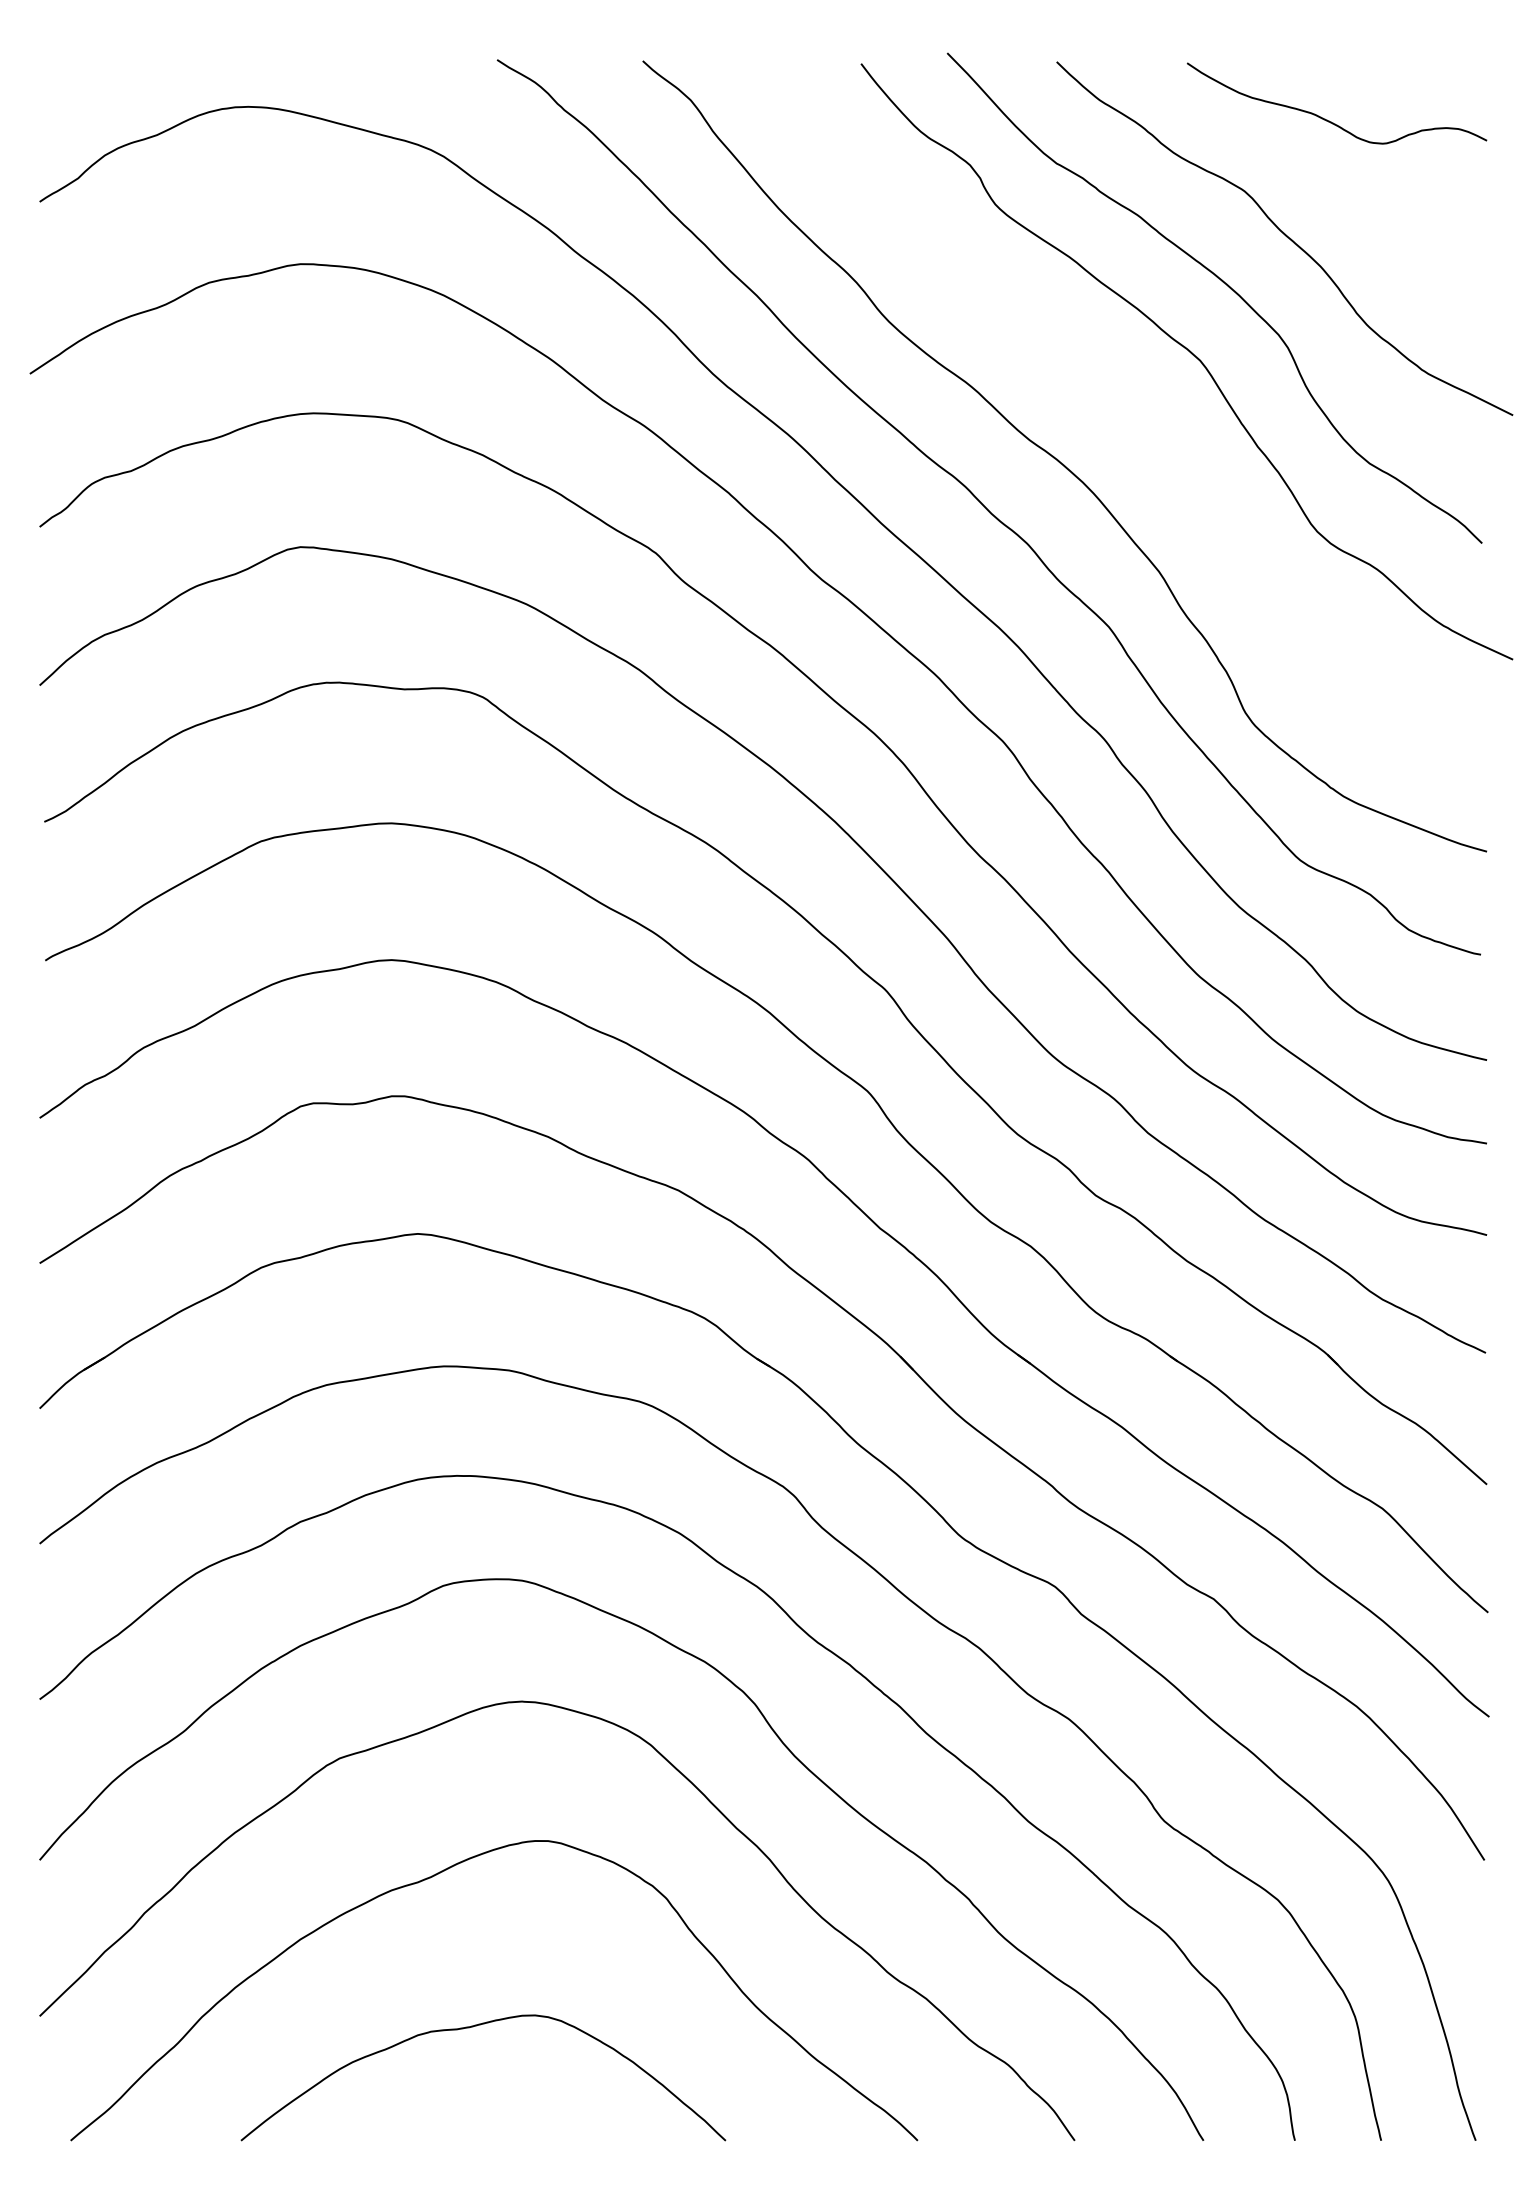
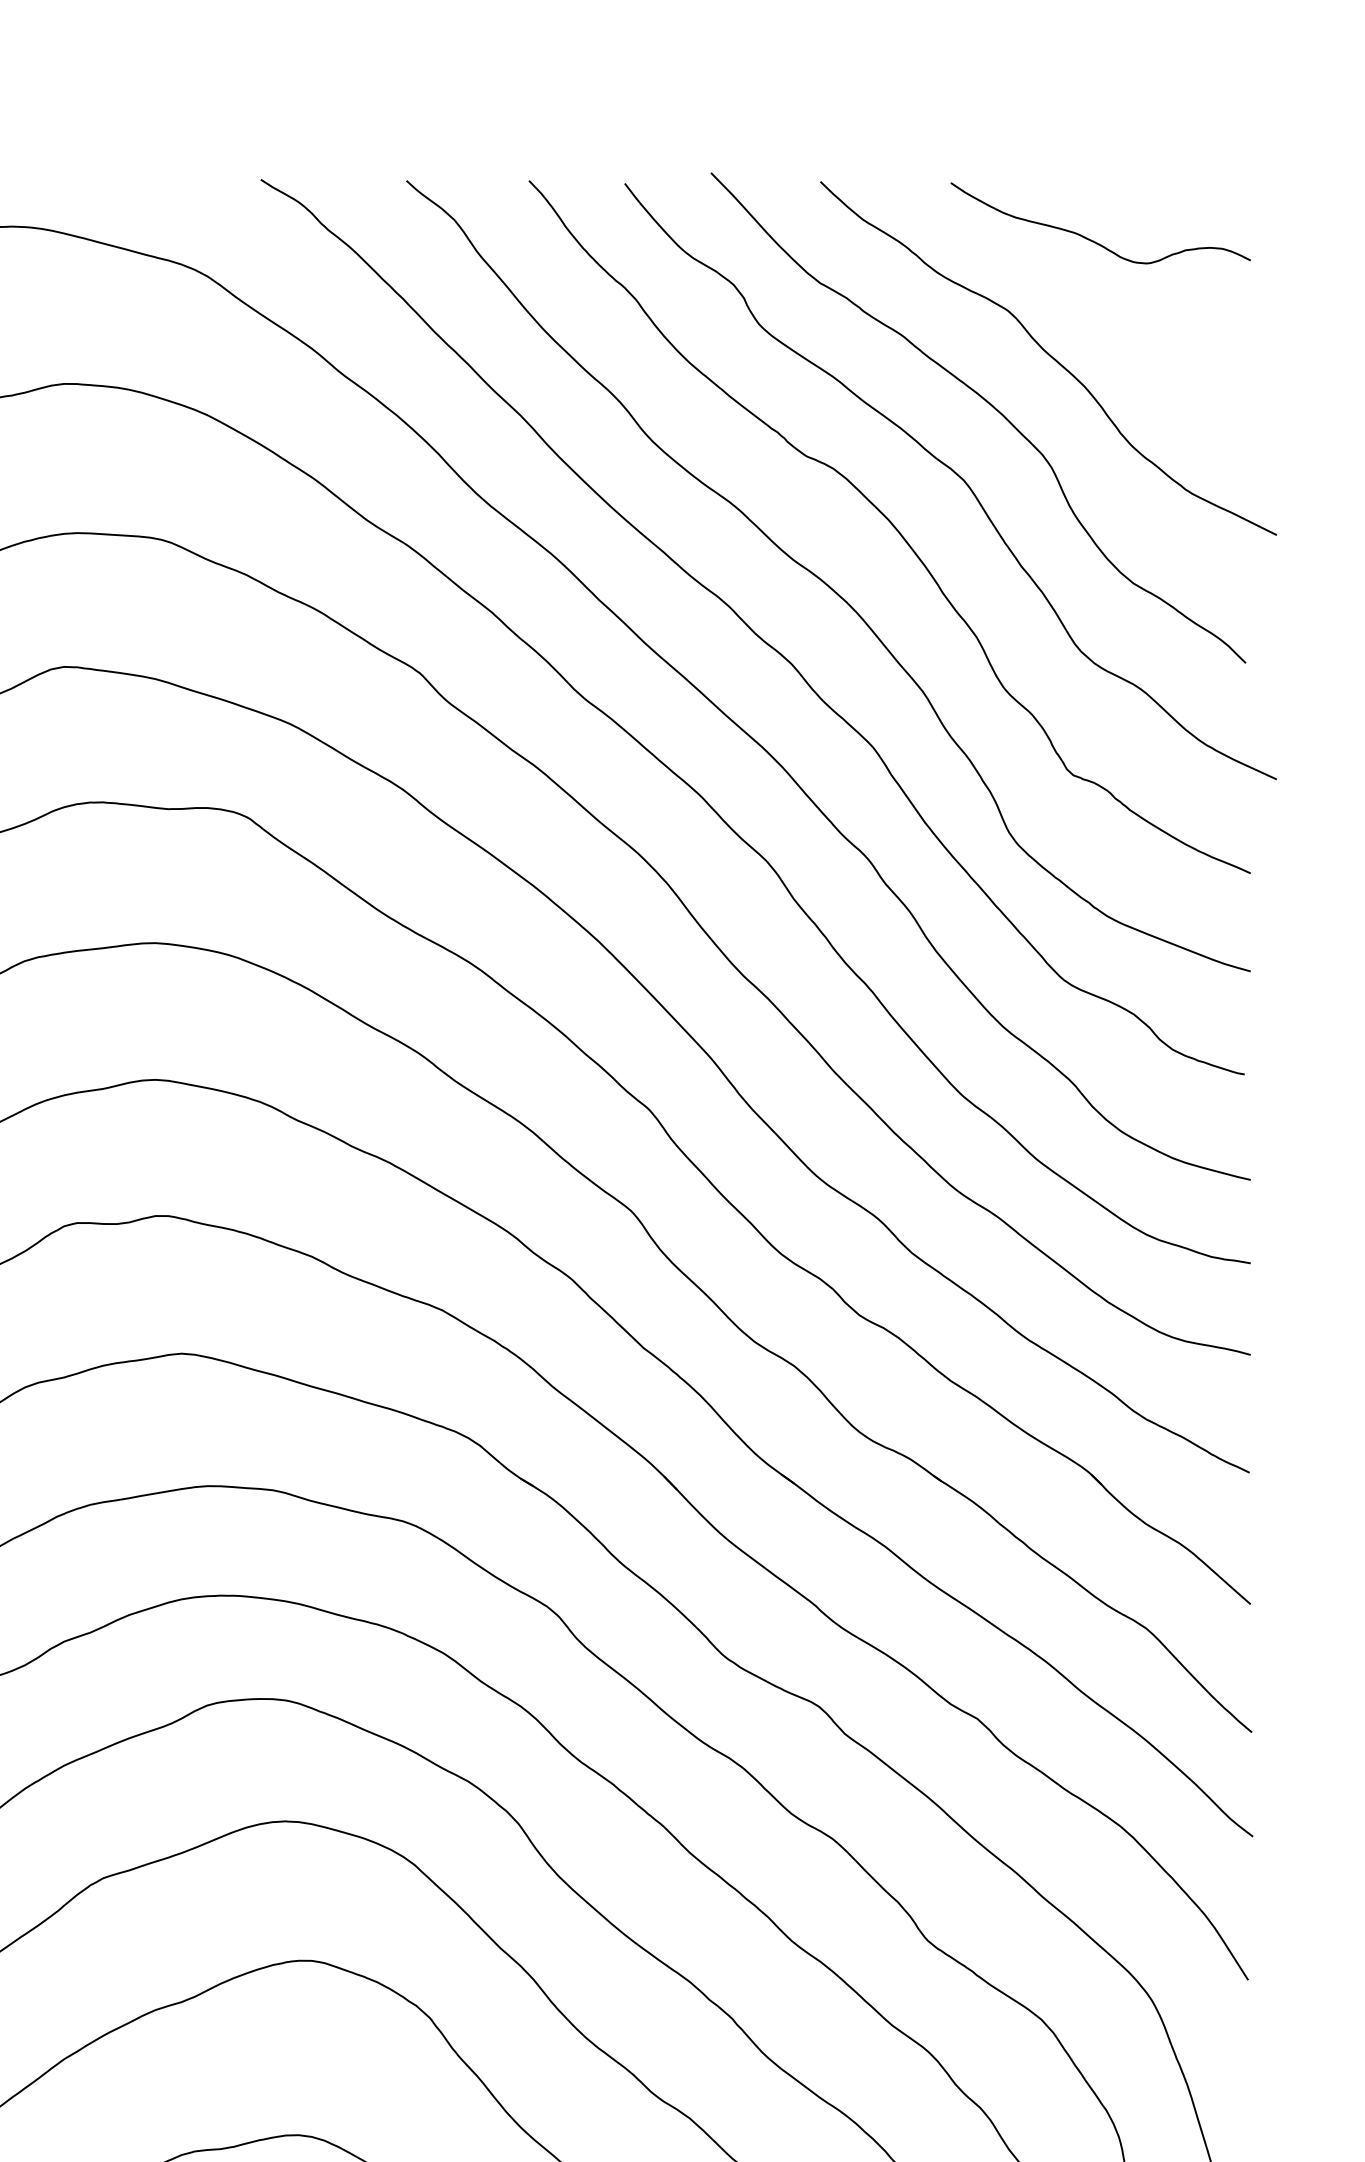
curve: (1128, 405) -> (892, 525), added

